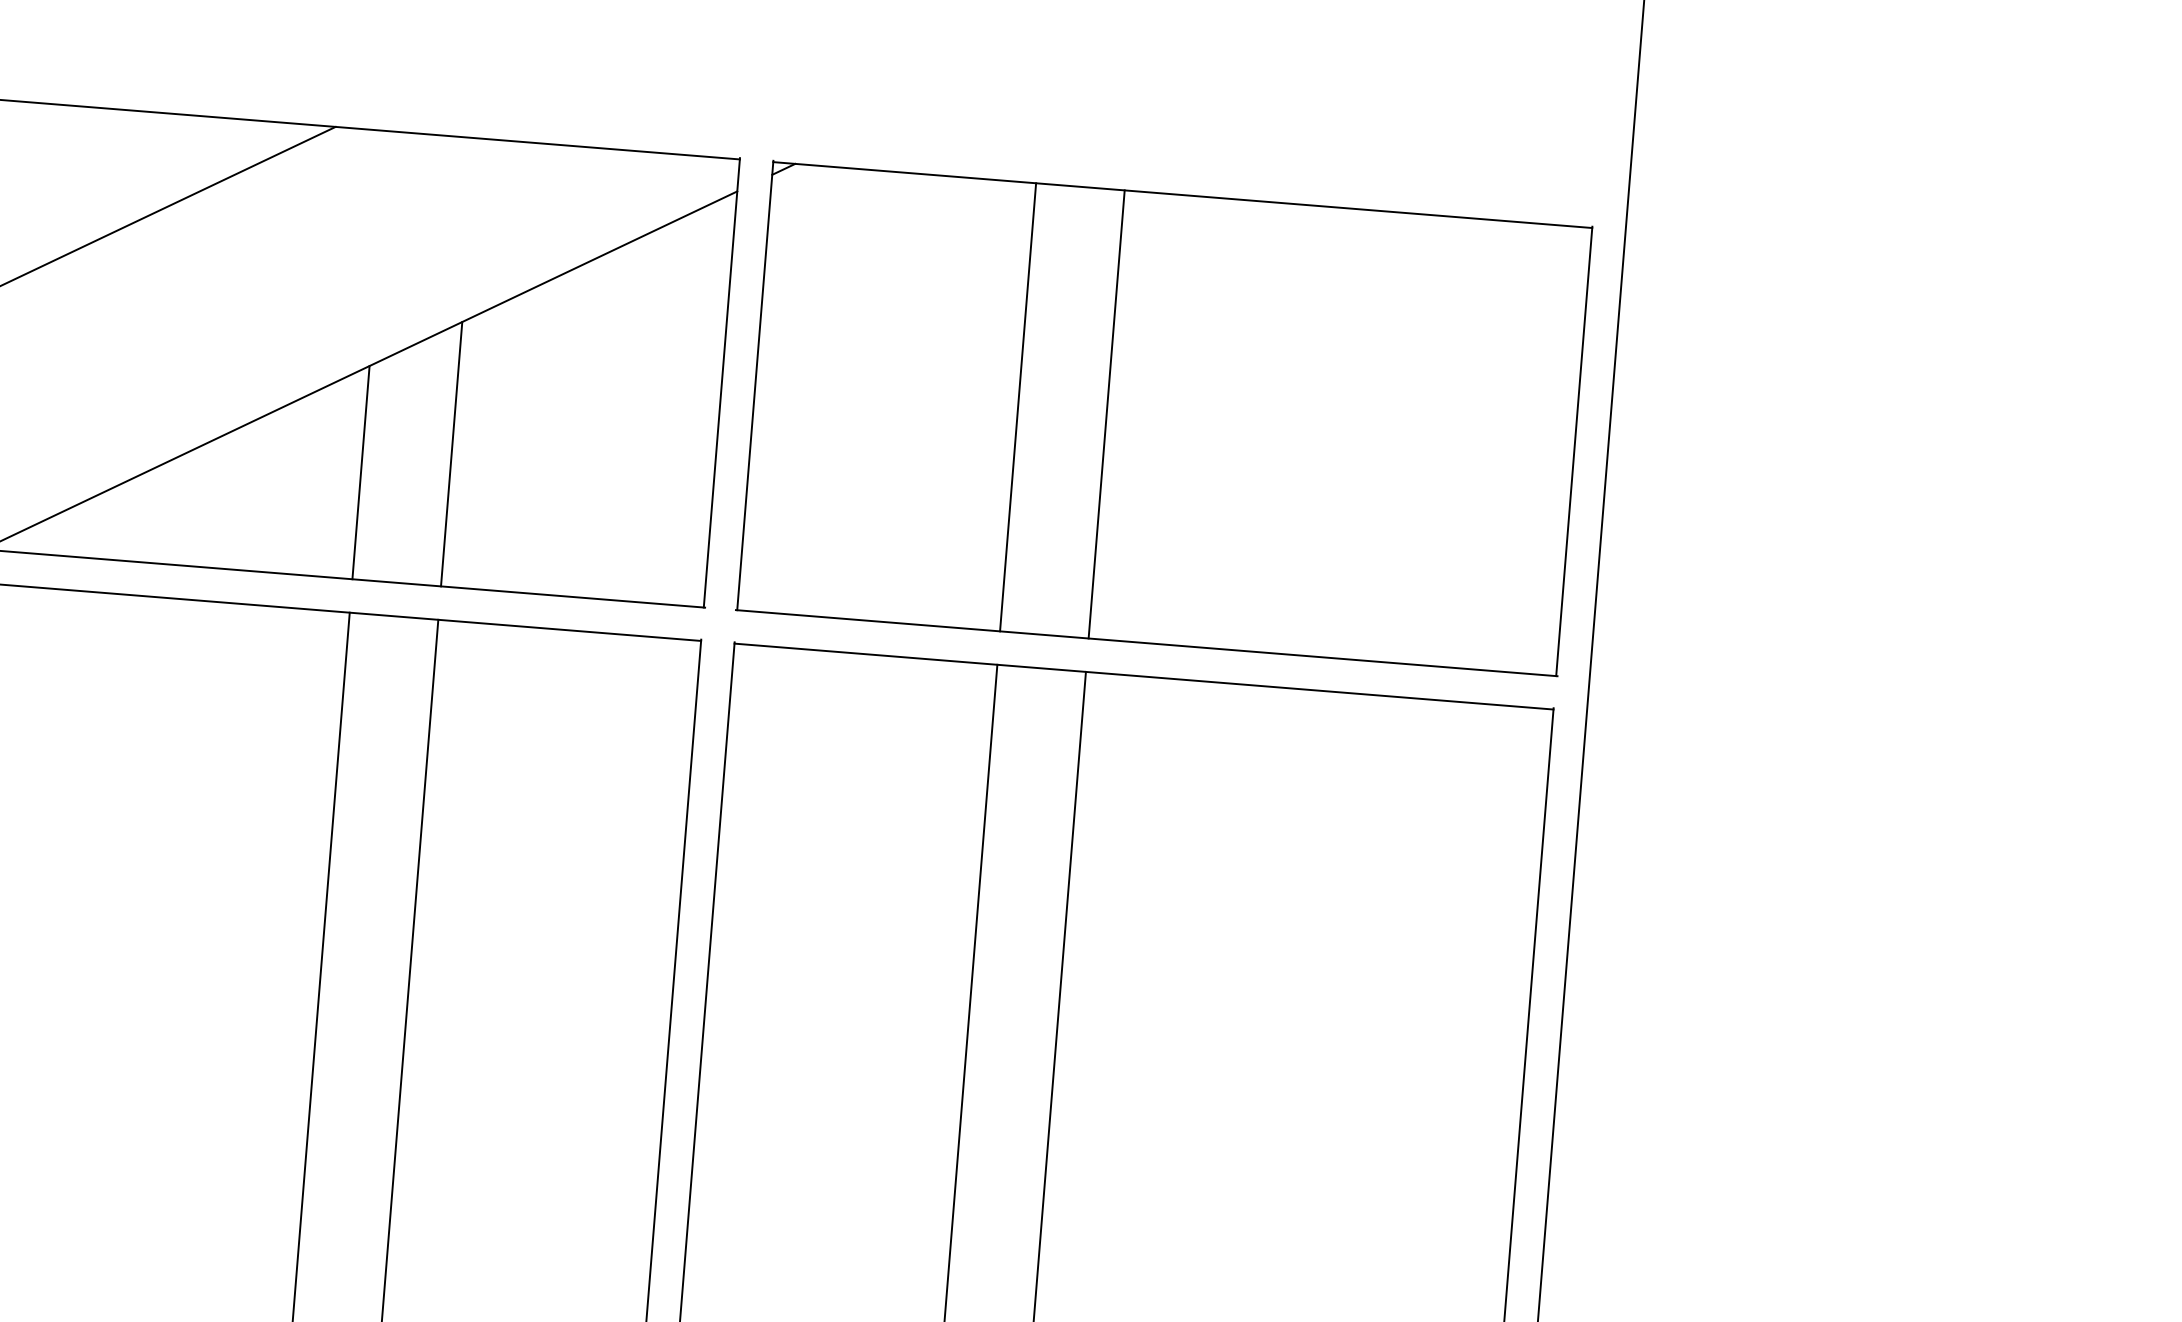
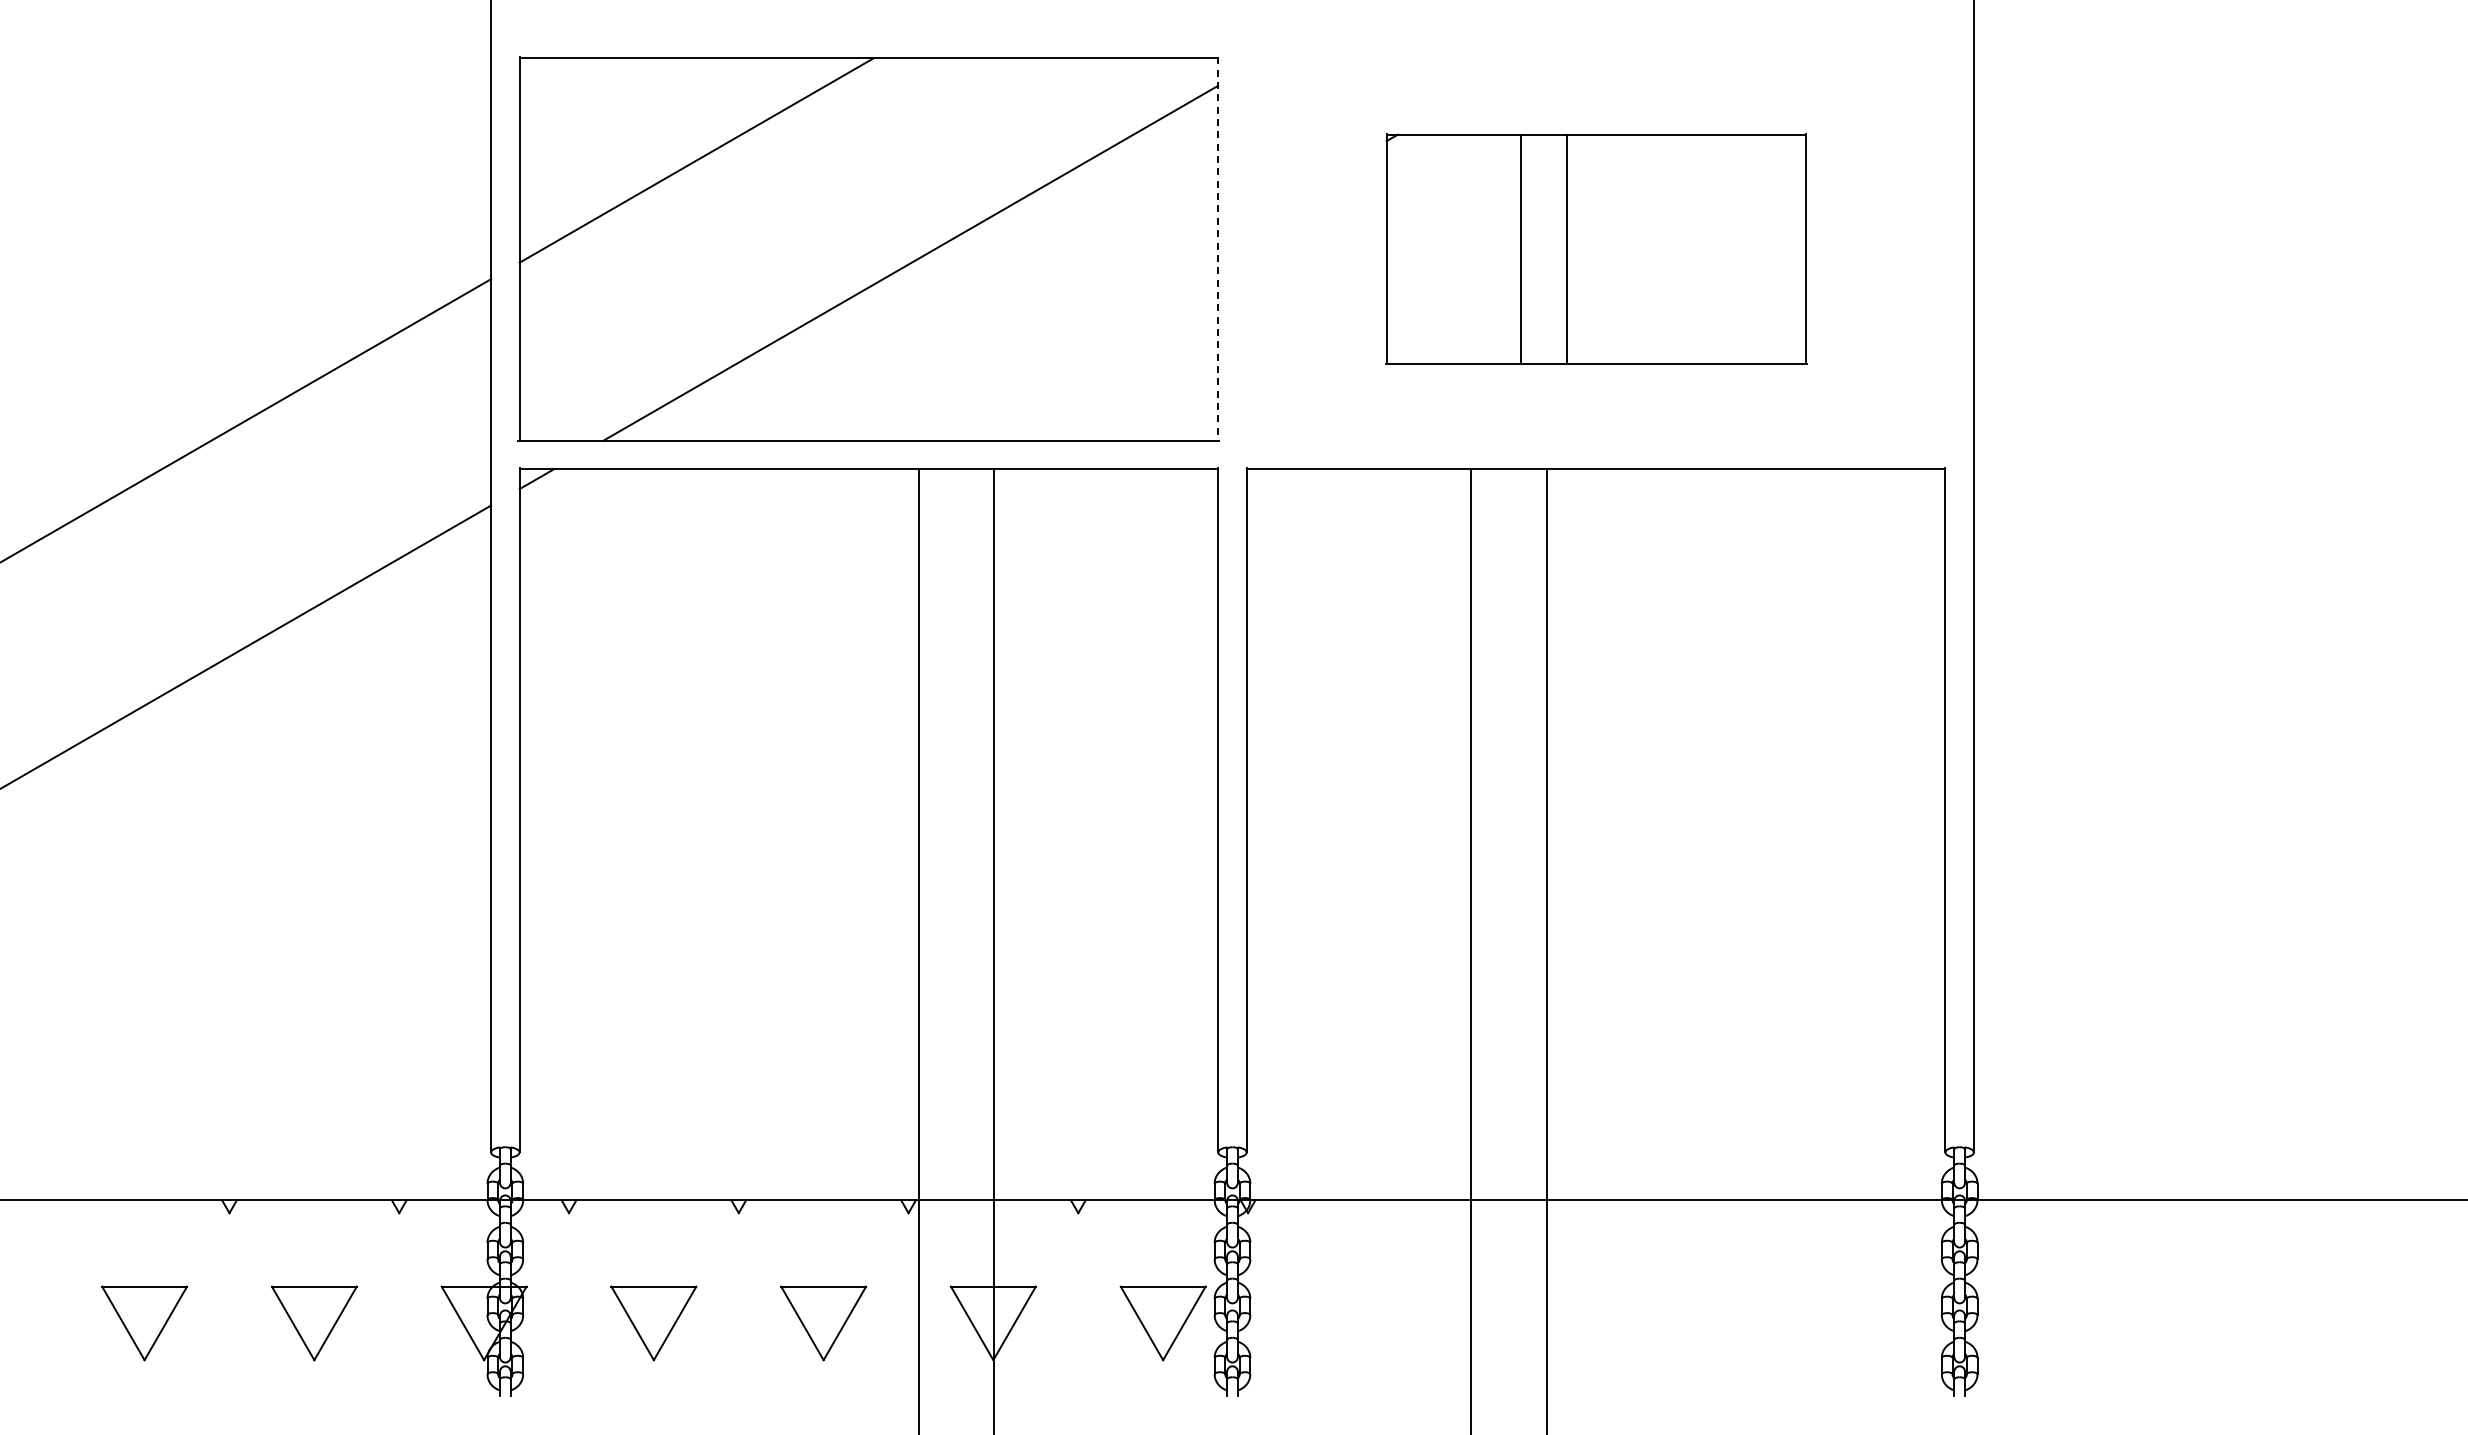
line: (722, 383) -> (1218, 249), solid -> dashed
part: (1165, 417) -> (1596, 248), size x0.6
line: (452, 453) -> (994, 327), removed
line: (361, 472) -> (918, 349), removed

